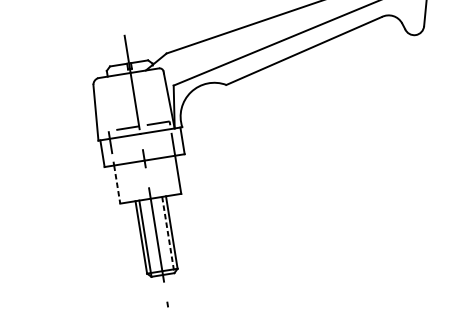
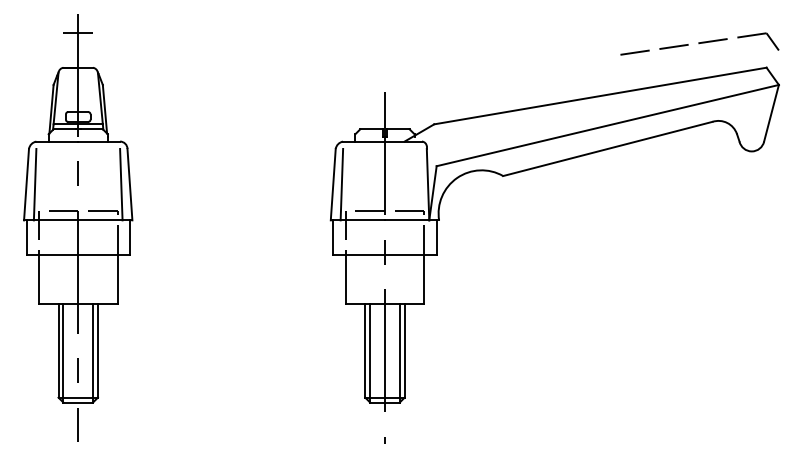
line: (102, 111) -> (341, 184), added
line: (117, 184) -> (345, 279), dashed -> solid
line: (168, 235) -> (399, 353), dashed -> solid

